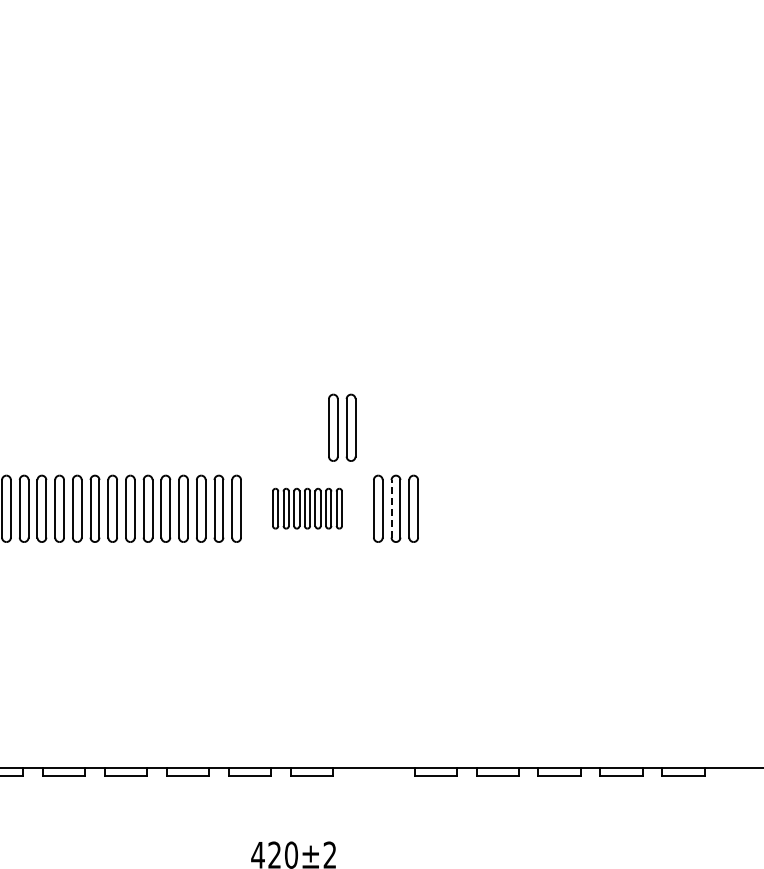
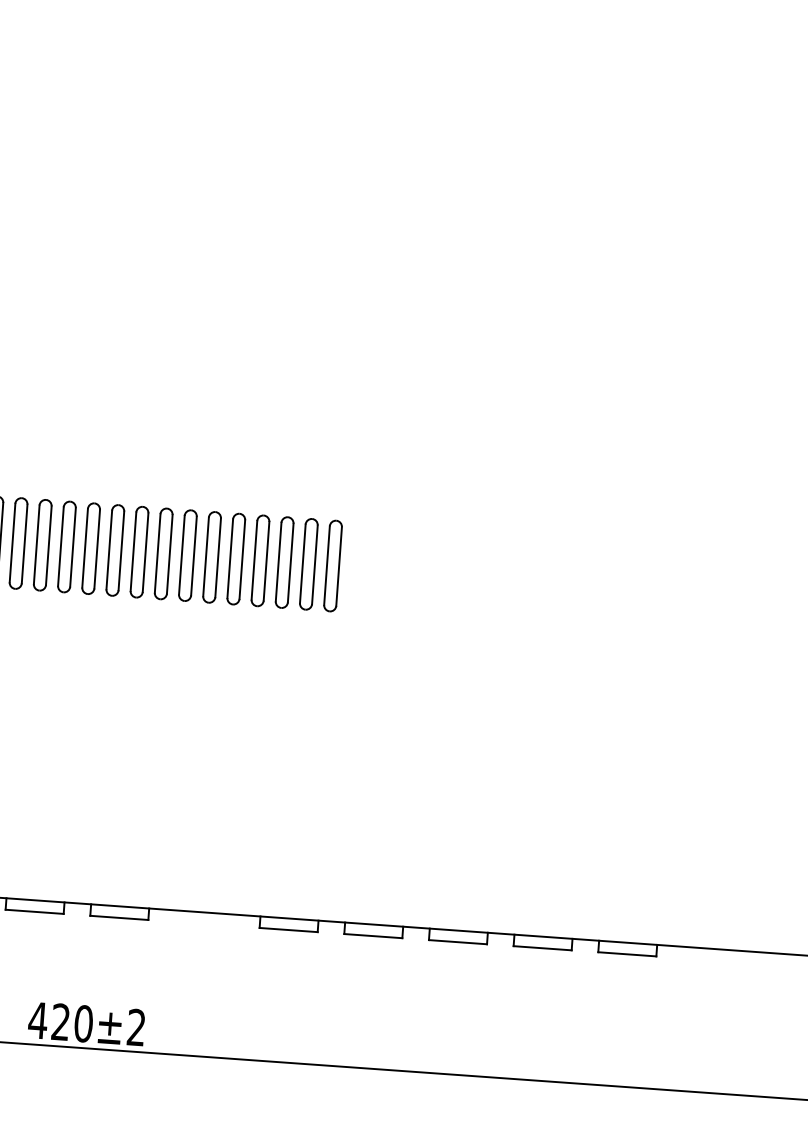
part: (342, 427) -> (321, 564), moved
part: (307, 508) -> (139, 551), size x1.67
line: (391, 508) -> (254, 559), dashed -> solid

